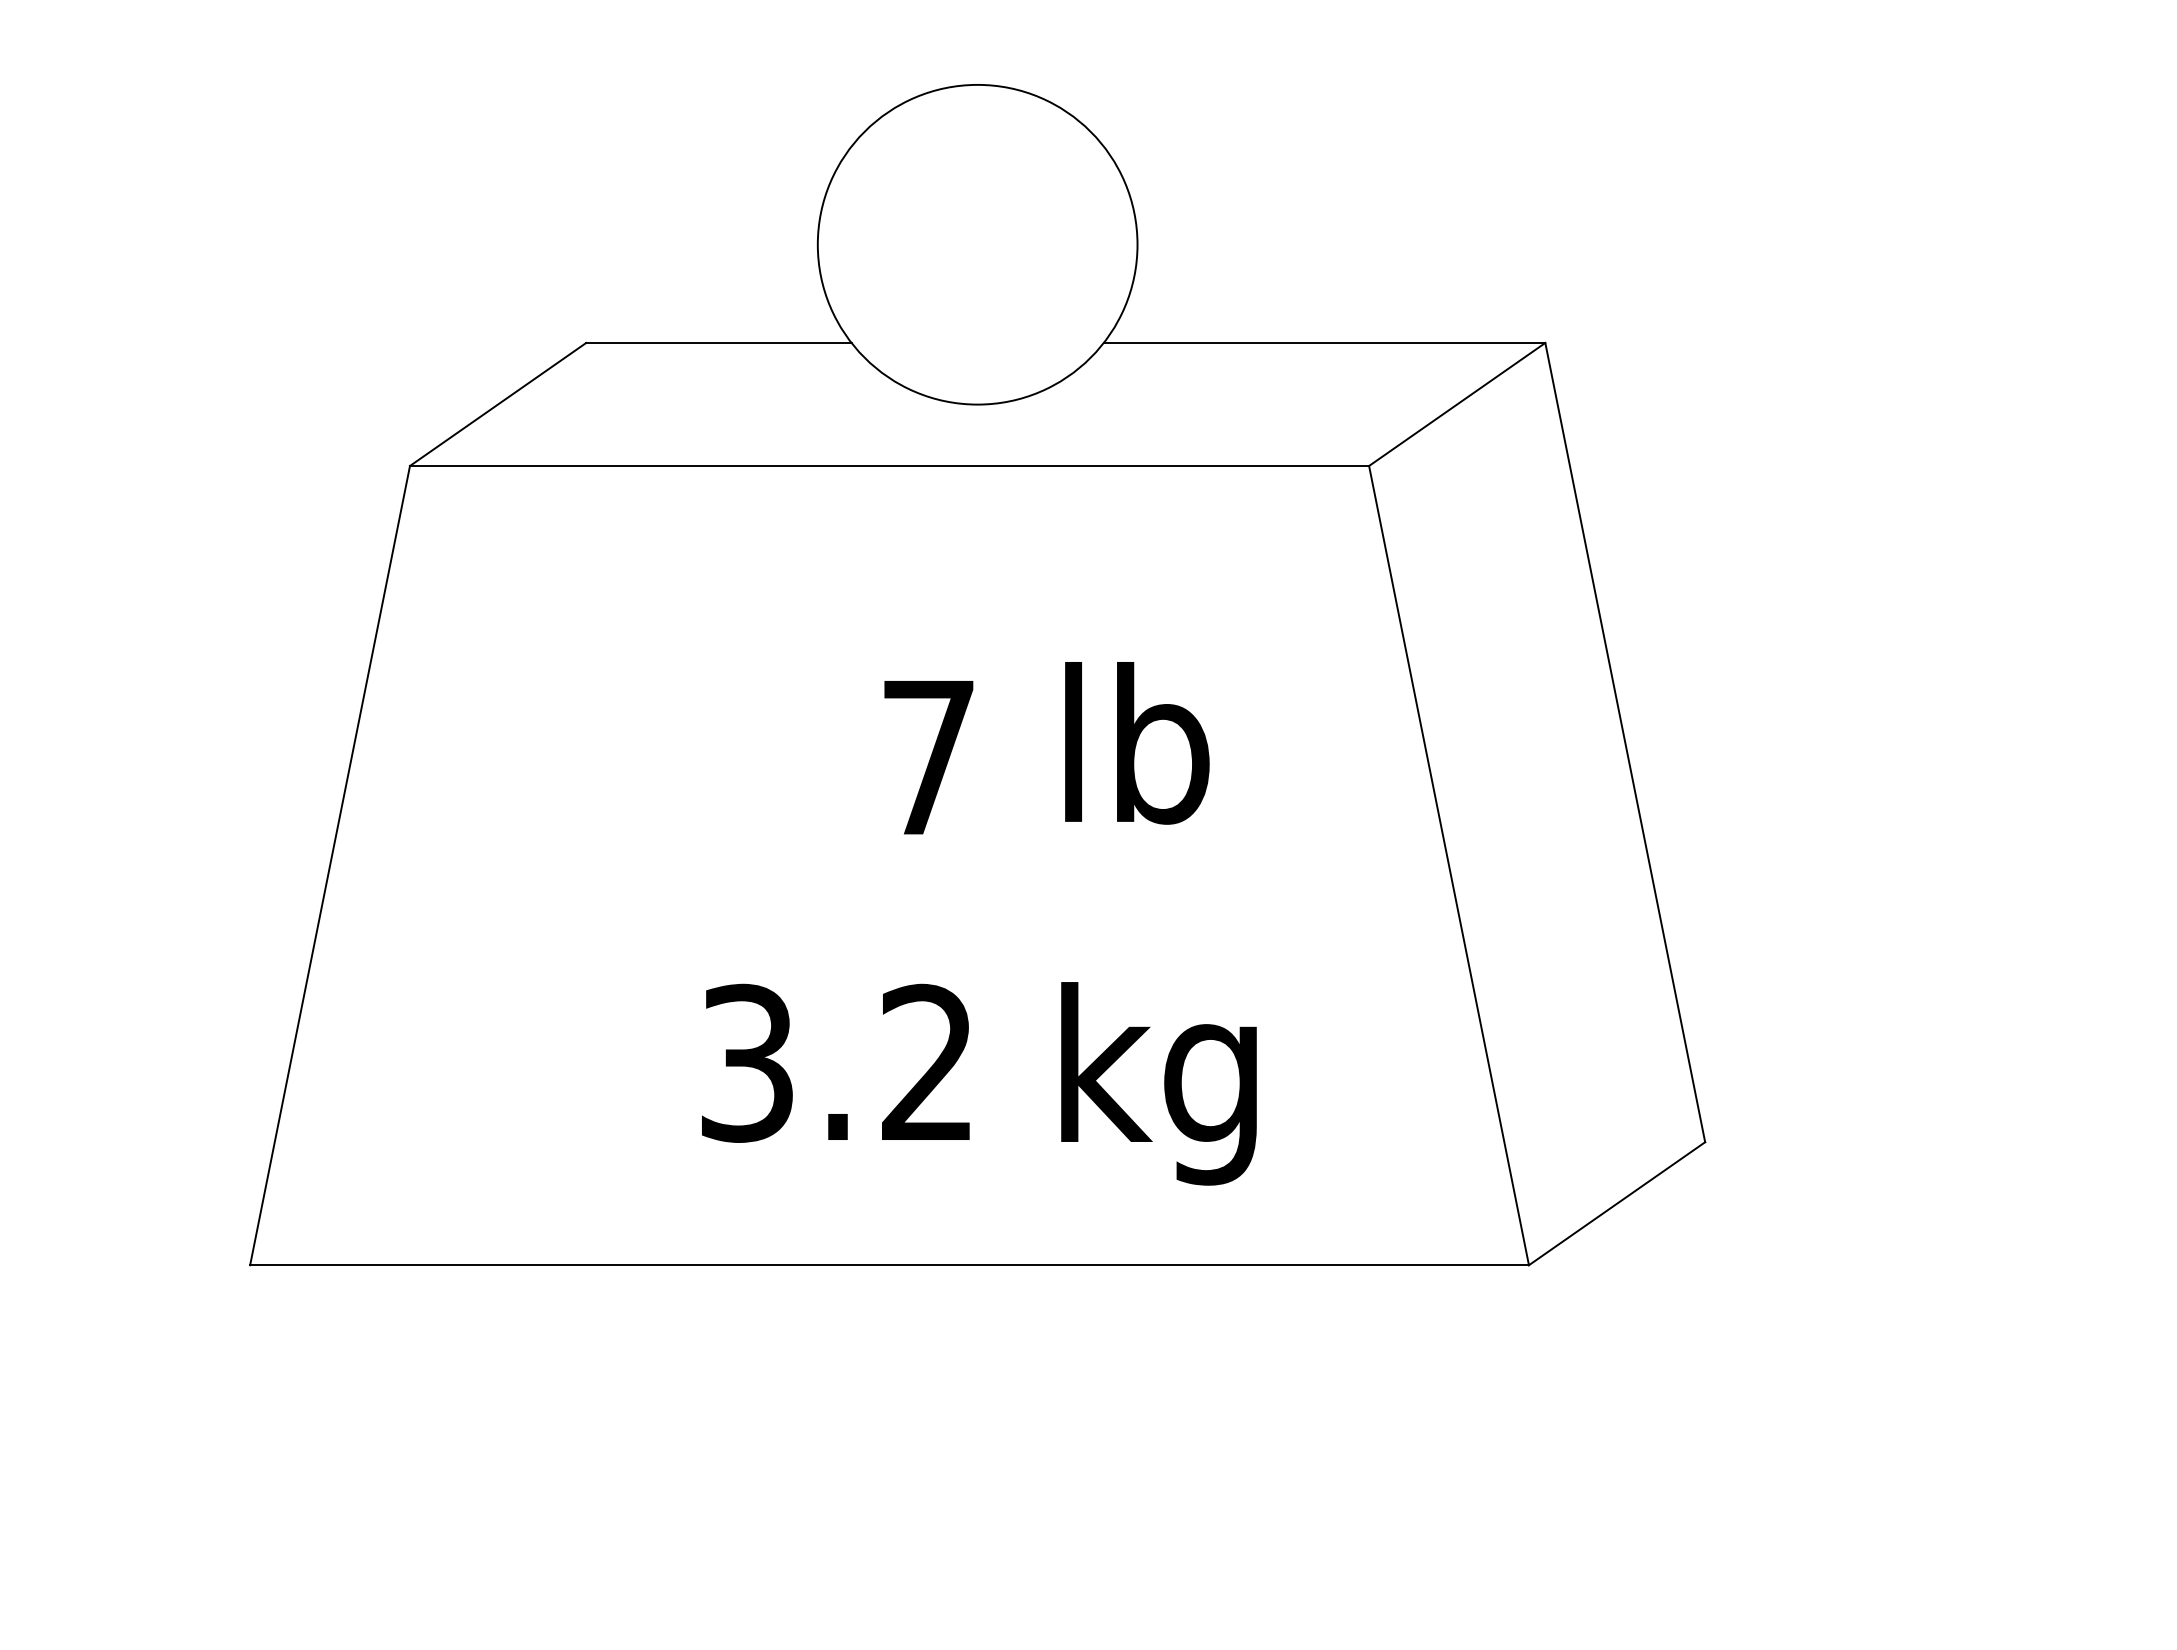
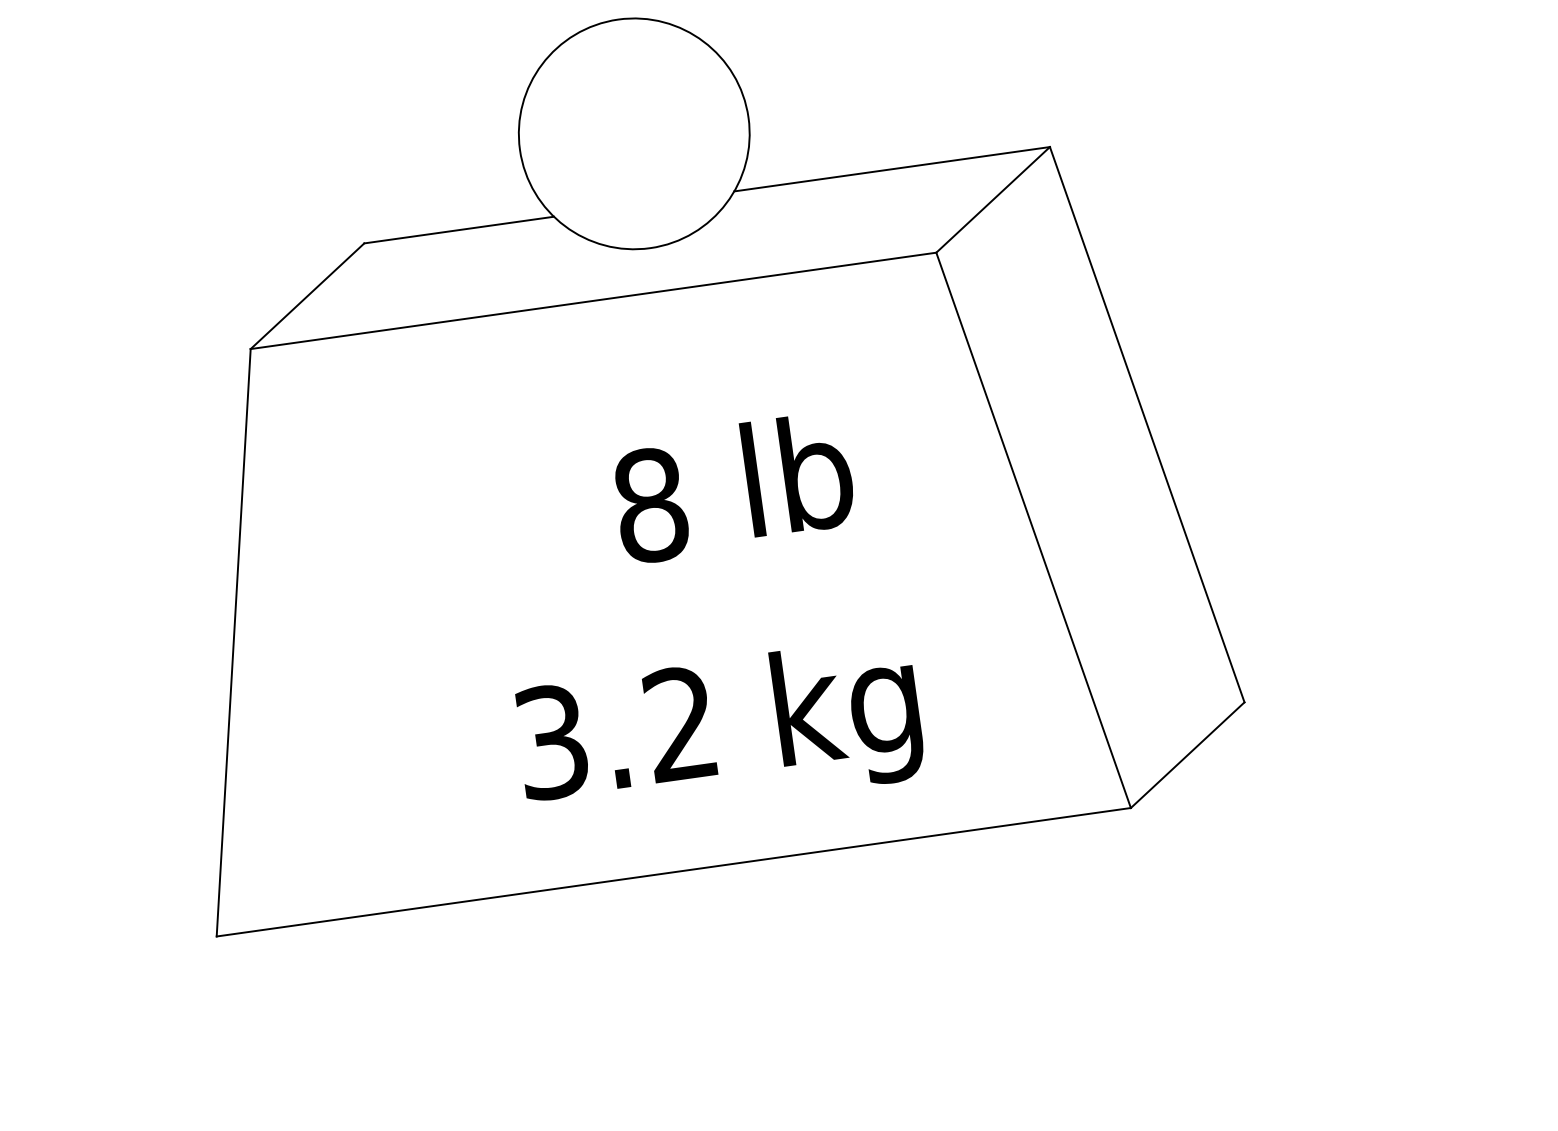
text: (928, 757) -> (650, 505), 7 -> 8

